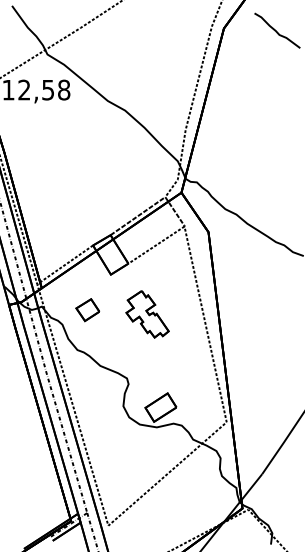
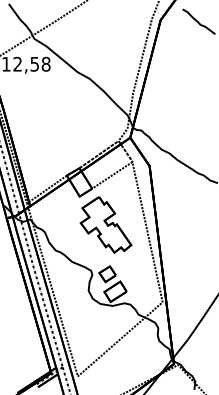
part: (87, 310) -> (107, 274), moved
part: (147, 314) -> (105, 225), size x1.67

